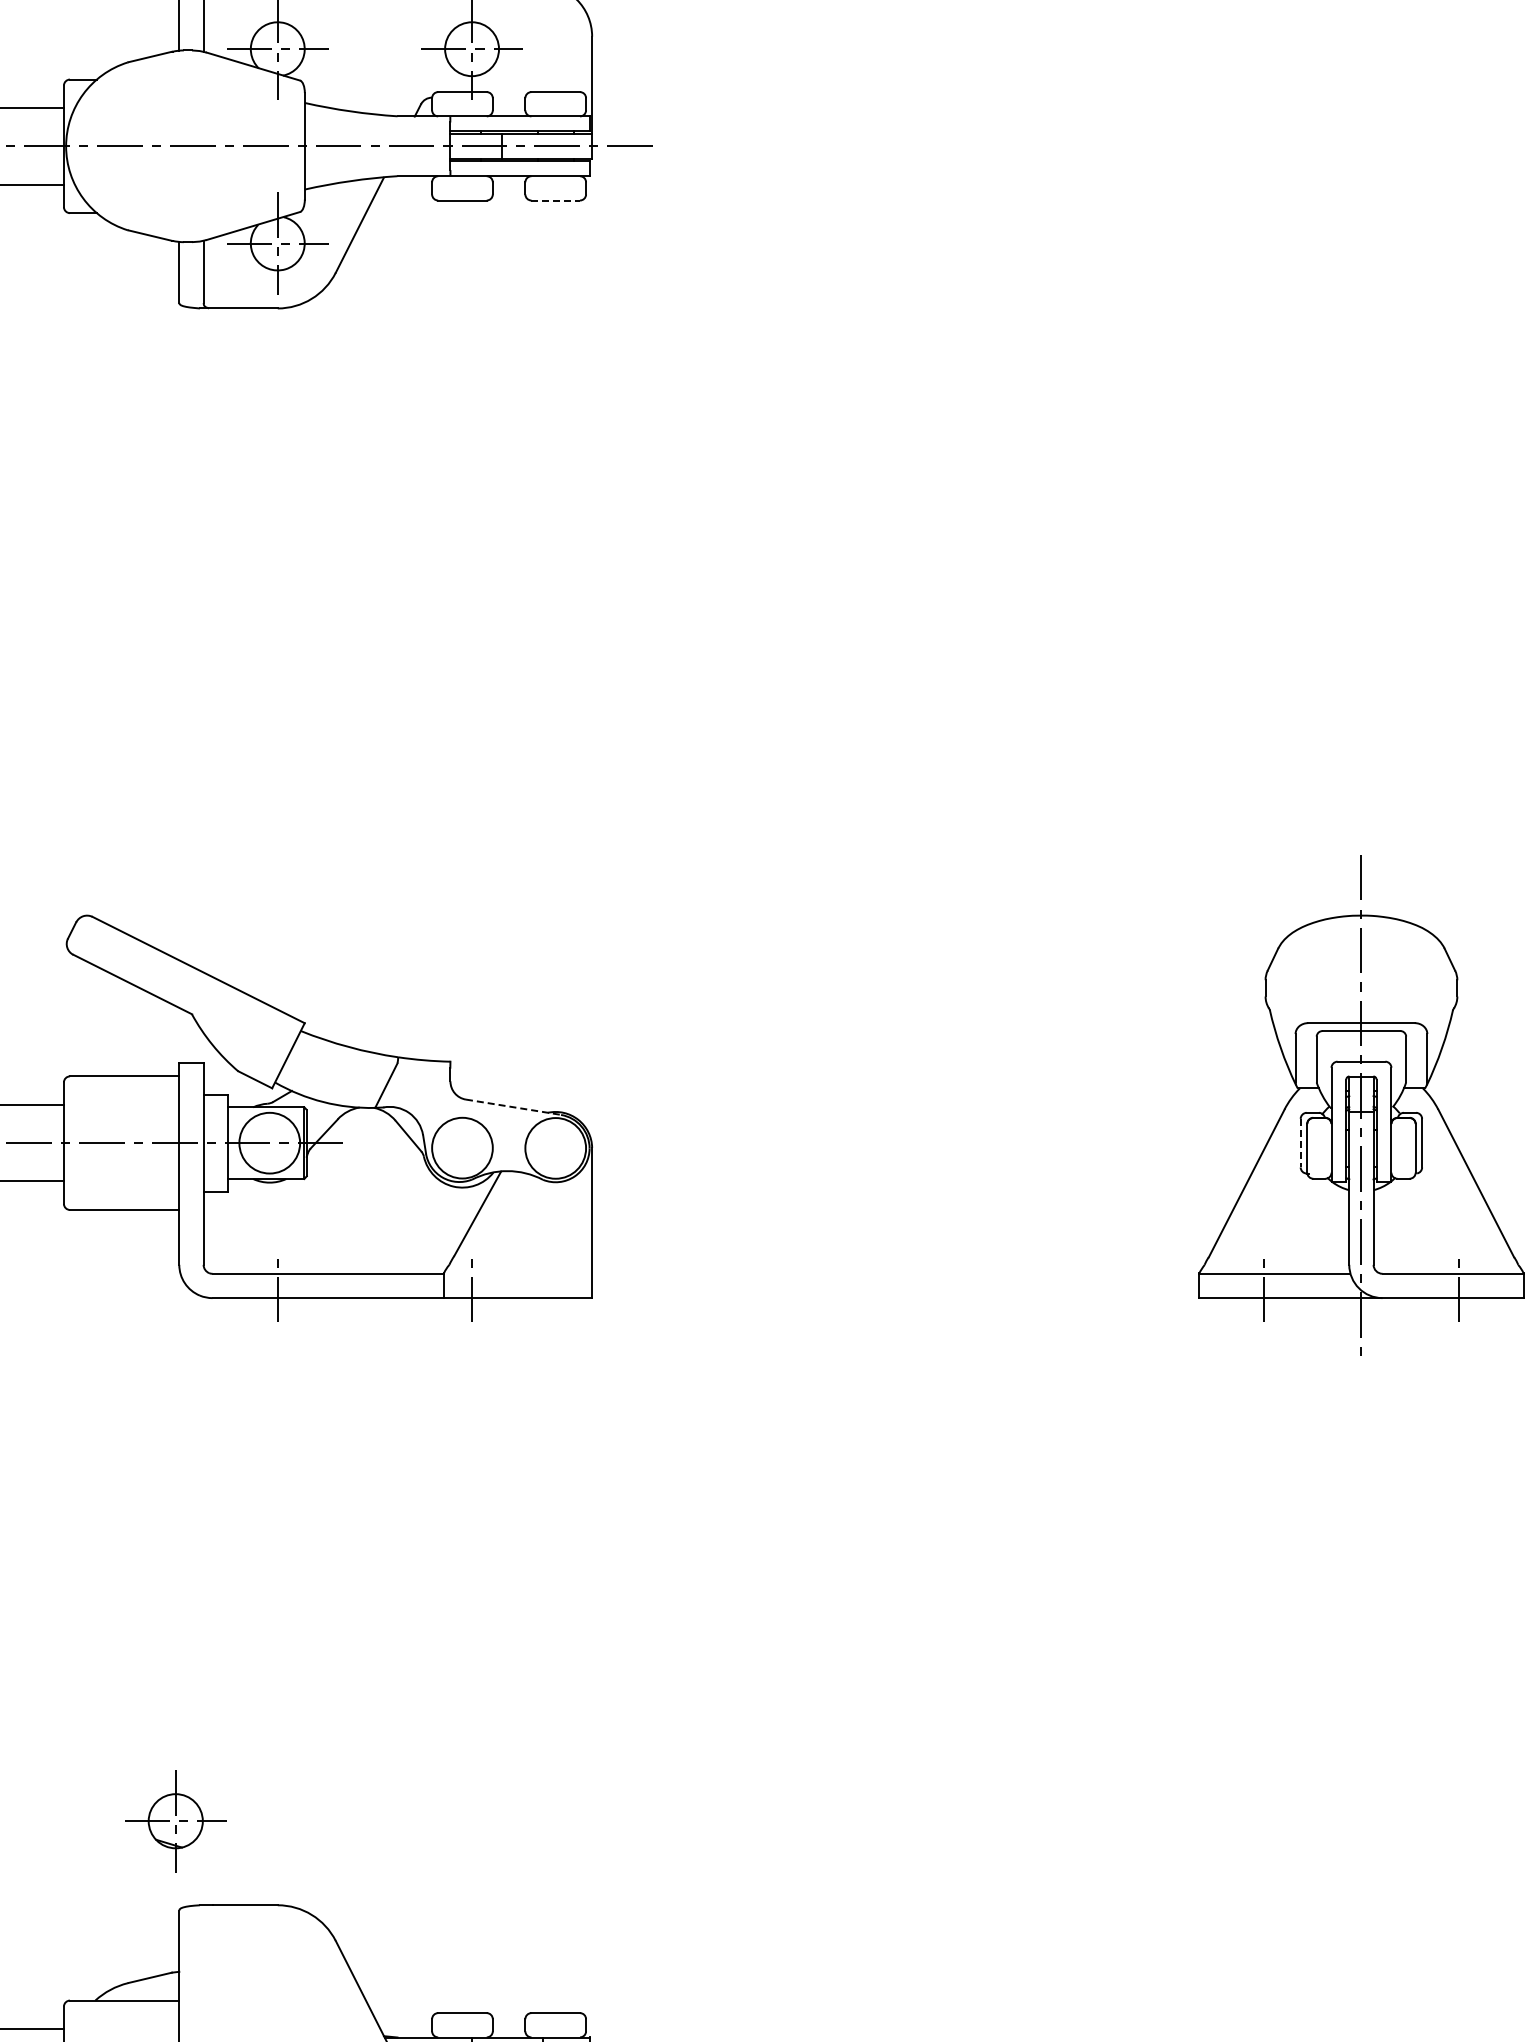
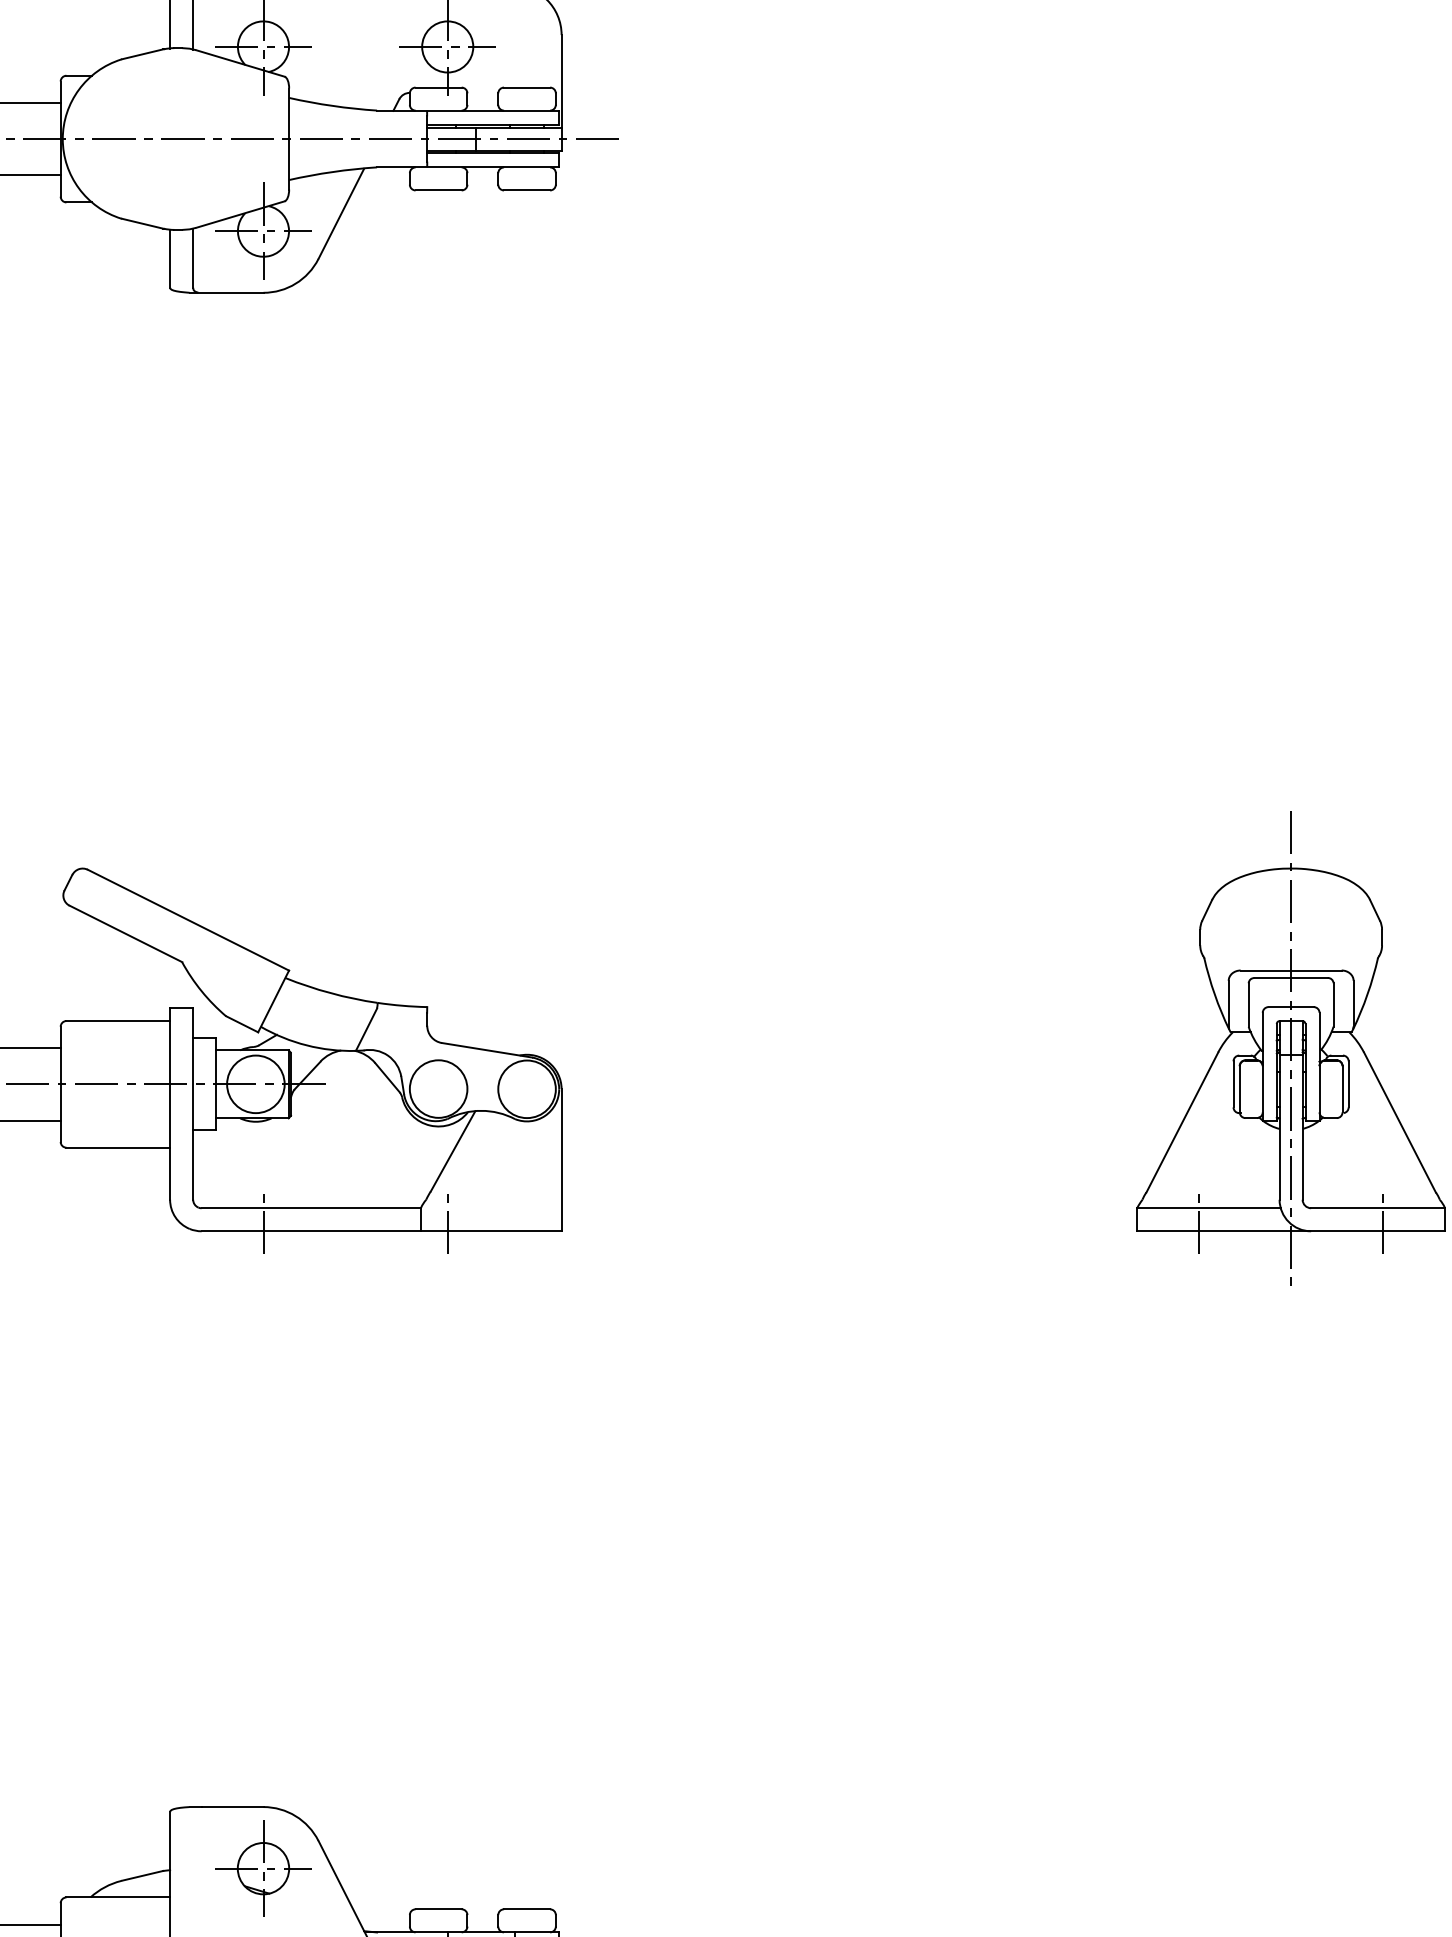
line: (556, 200) -> (527, 190), dashed -> solid
line: (514, 1107) -> (487, 1050), dashed -> solid
line: (1300, 1143) -> (1233, 1084), dashed -> solid
part: (175, 1821) -> (263, 1868), moved

